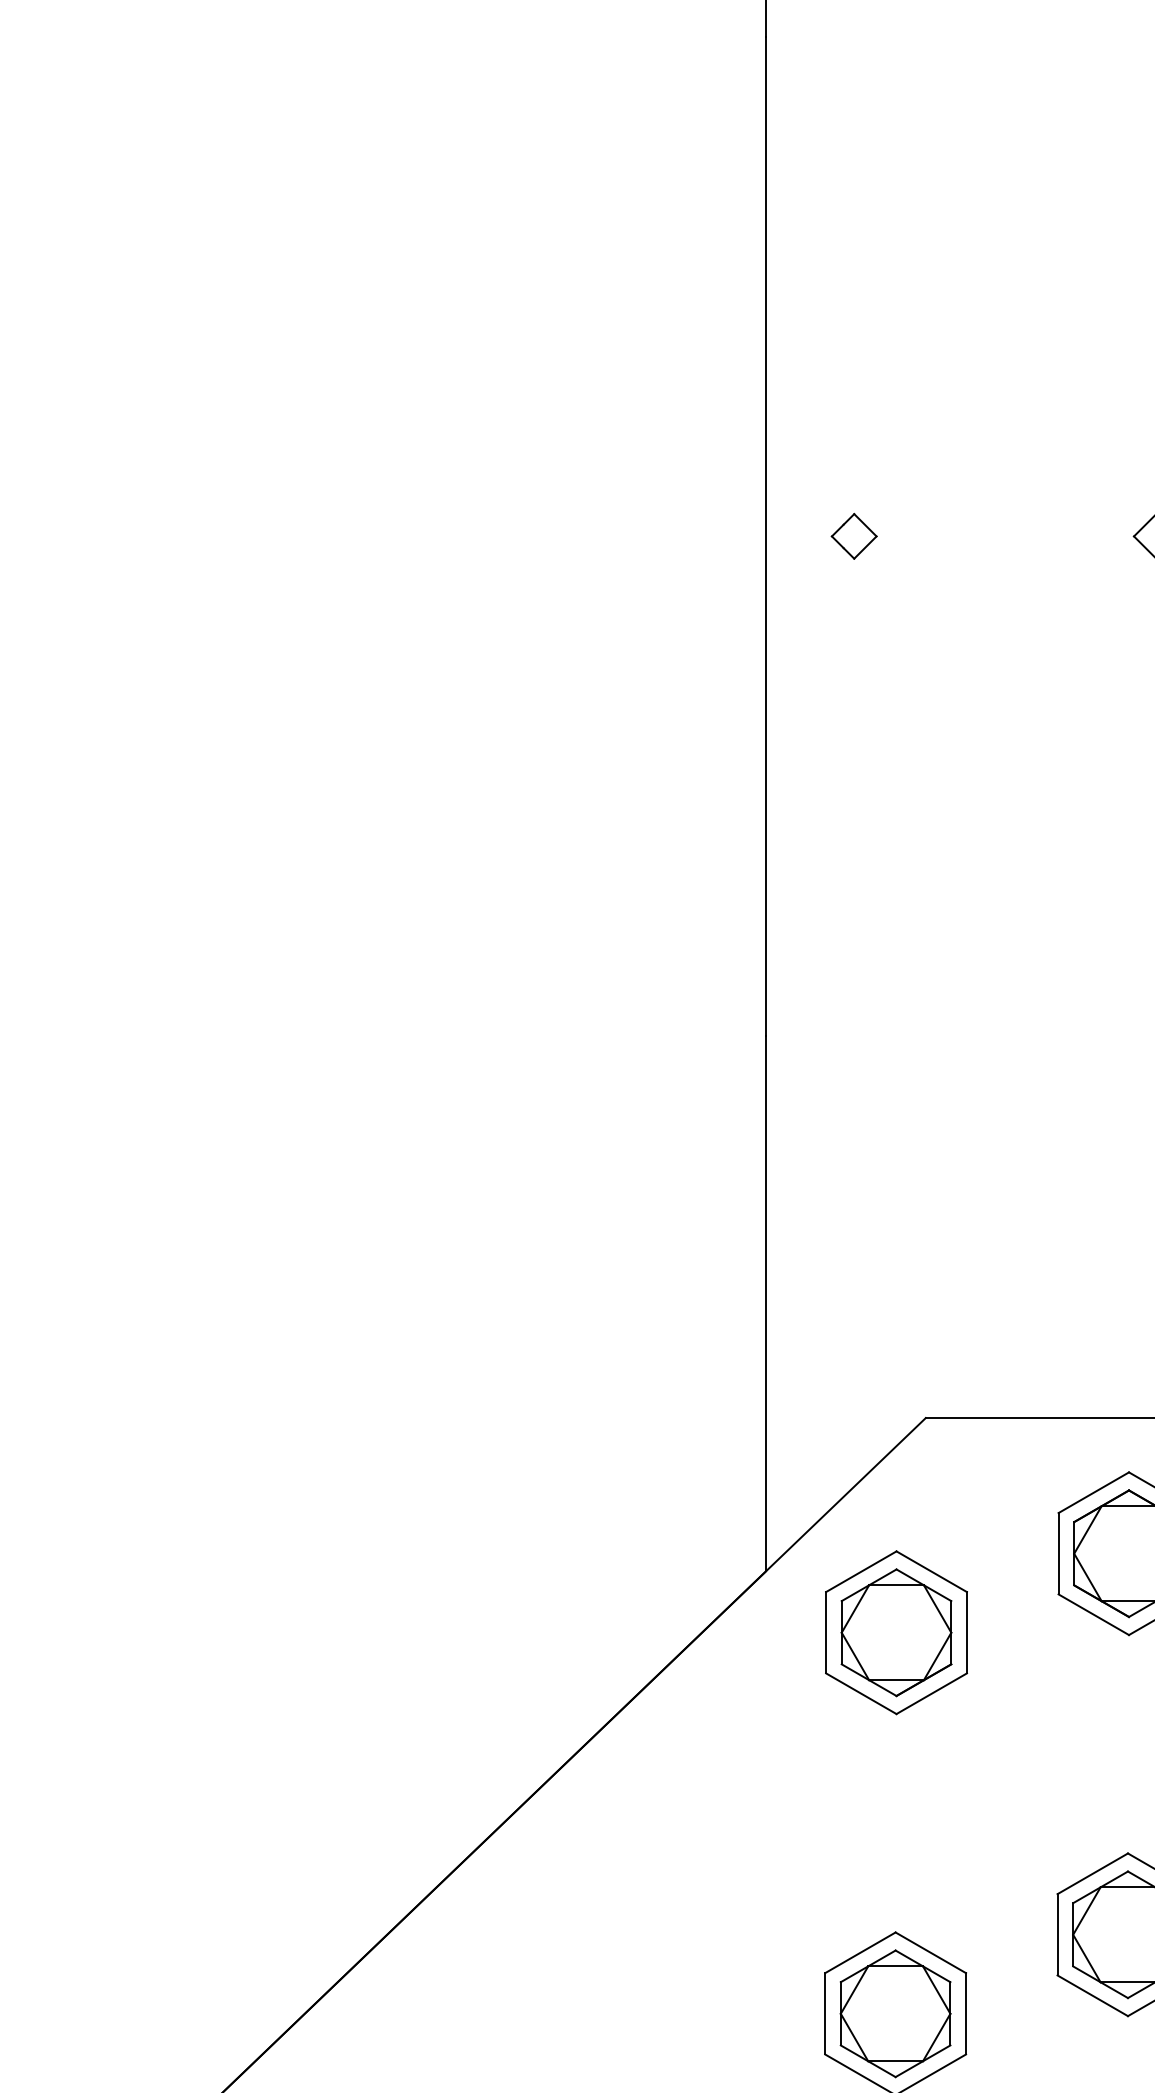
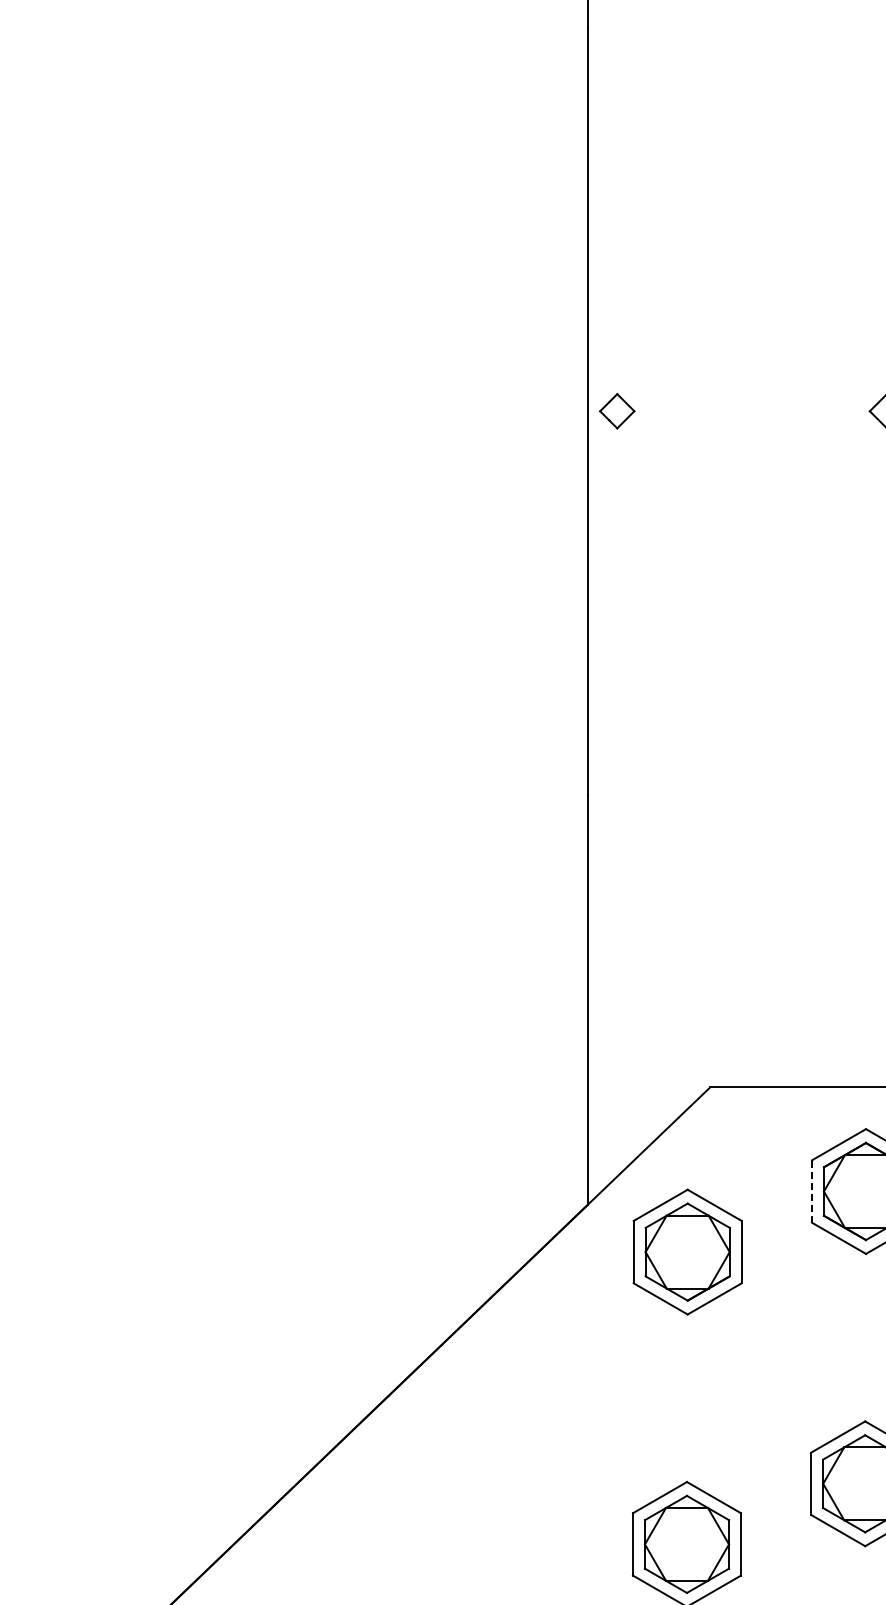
part: (854, 536) -> (617, 411), moved
line: (1057, 1553) -> (811, 1191), solid -> dashed

